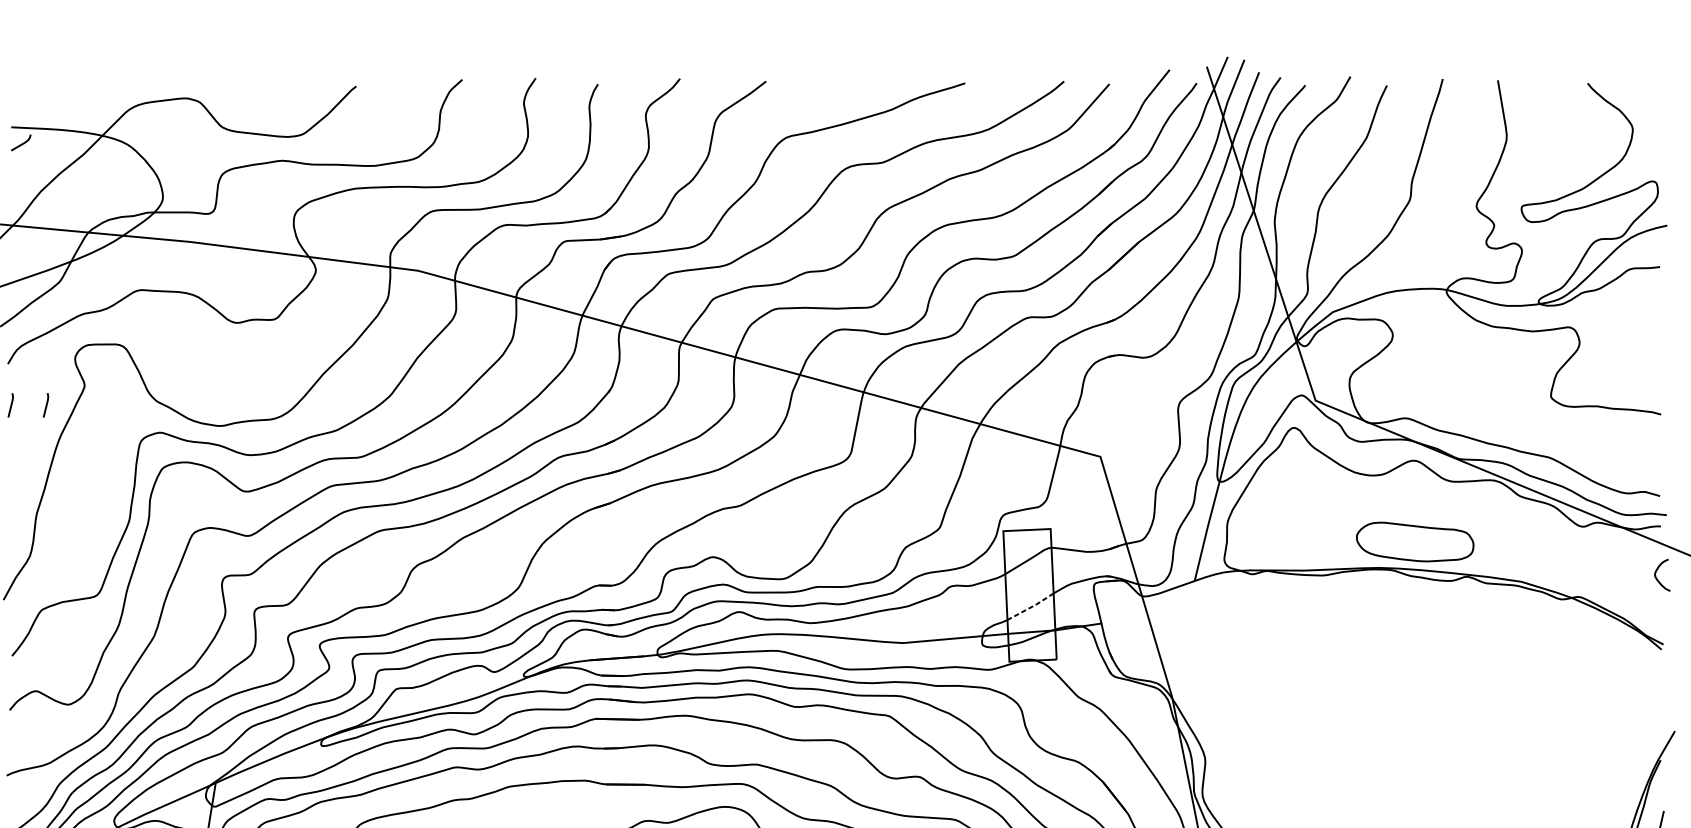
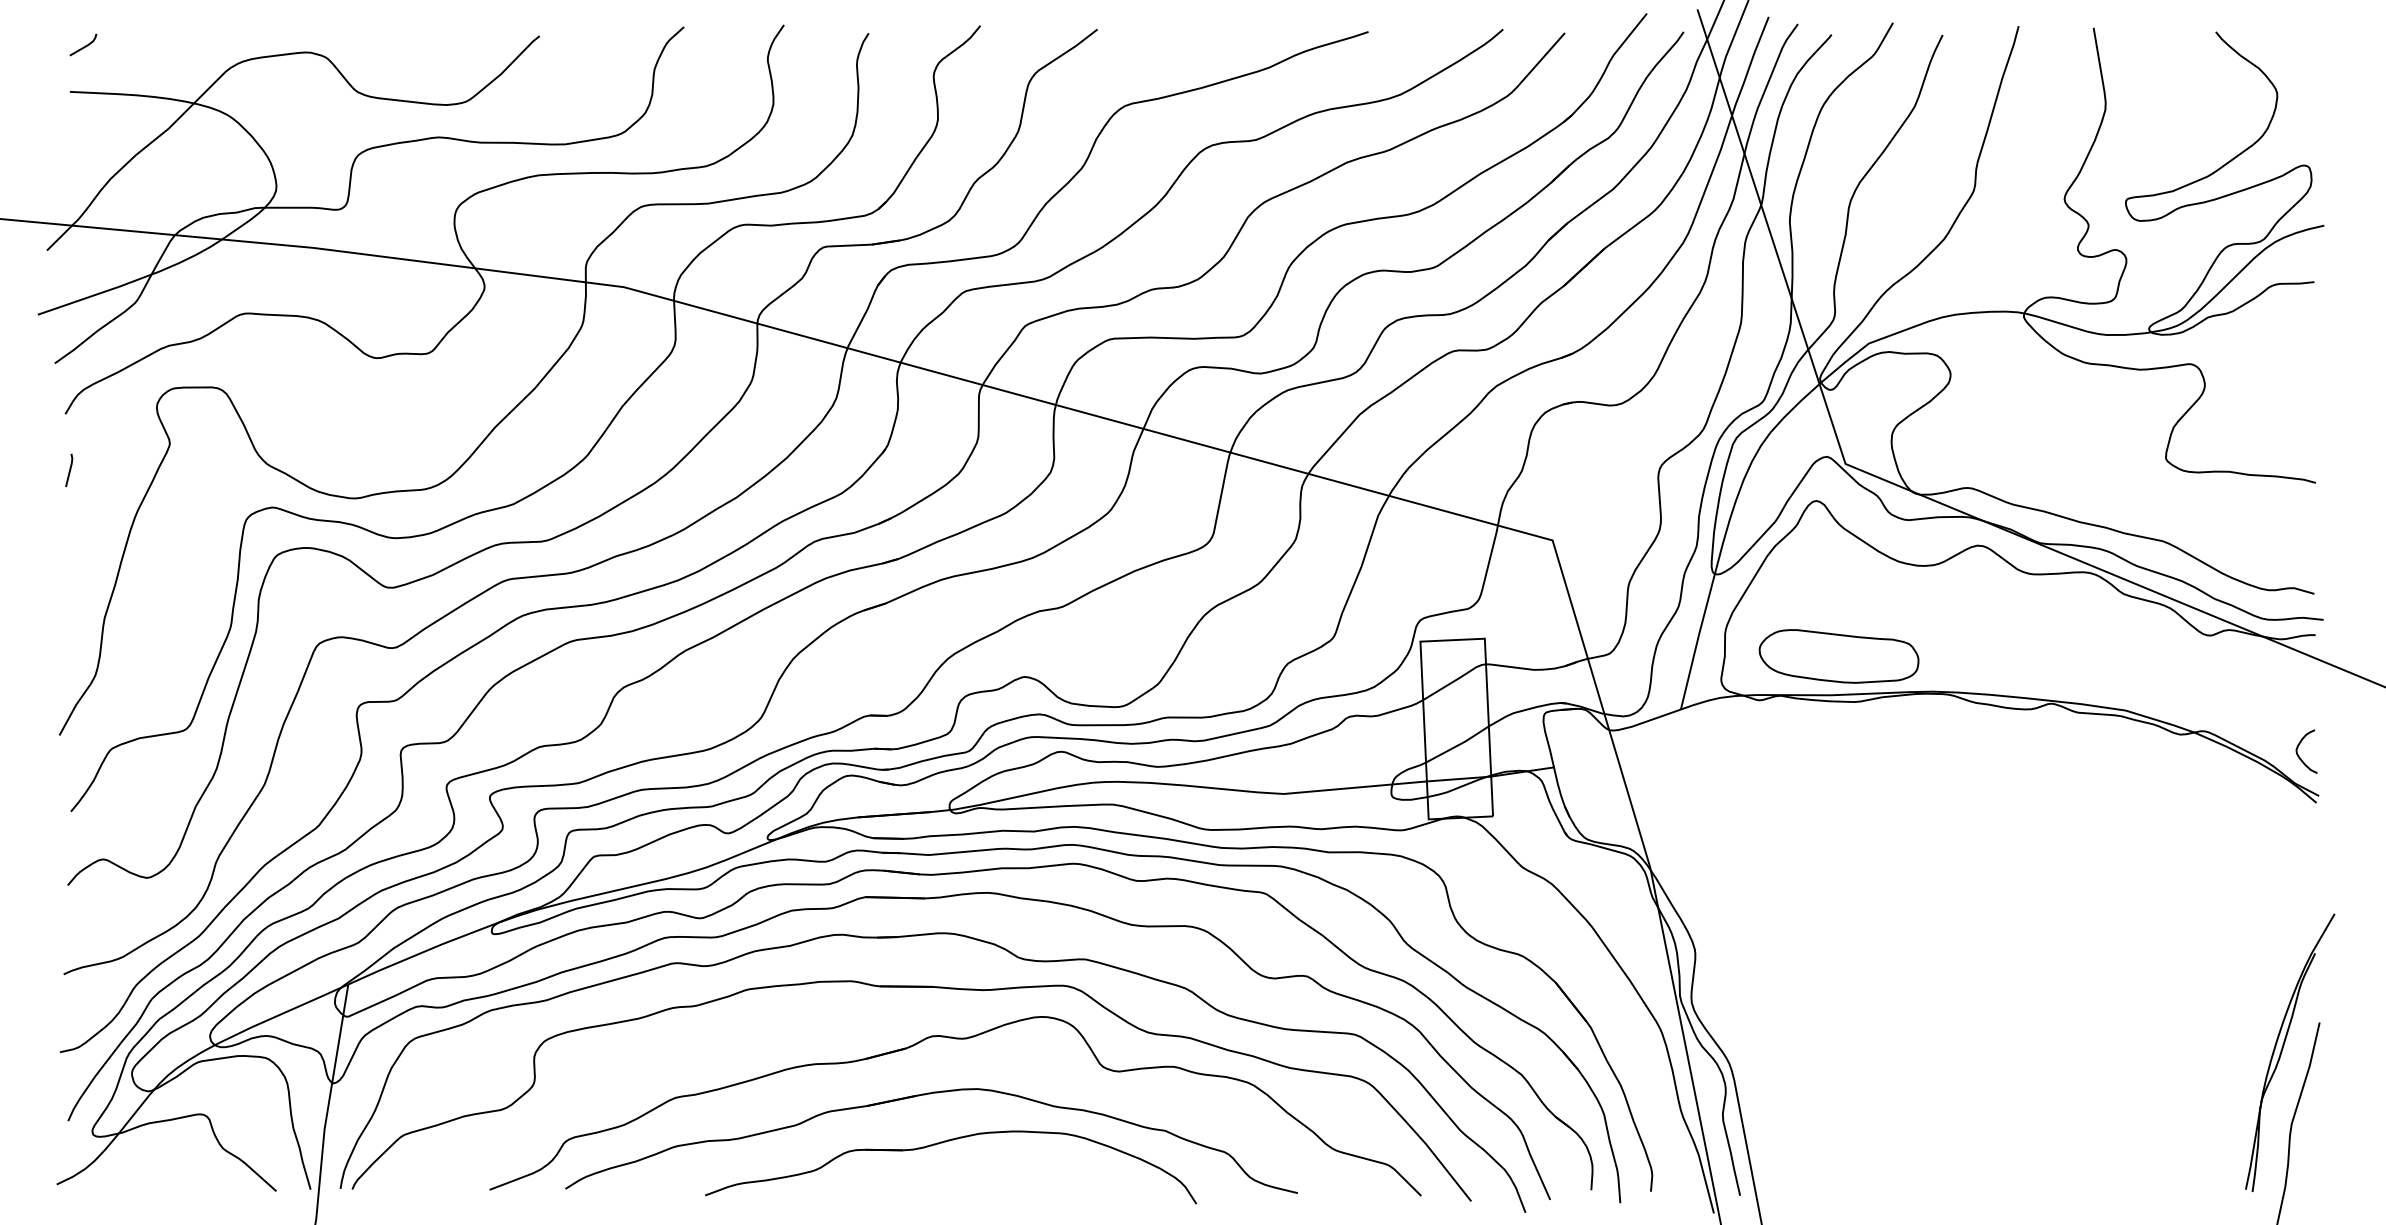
line: (21, 143) -> (83, 46), moved
line: (46, 405) -> (117, 470), removed
part: (1414, 542) -> (1838, 656), moved
curve: (1657, 578) -> (2299, 755), moved
line: (1031, 607) -> (1458, 745), dashed -> solid

